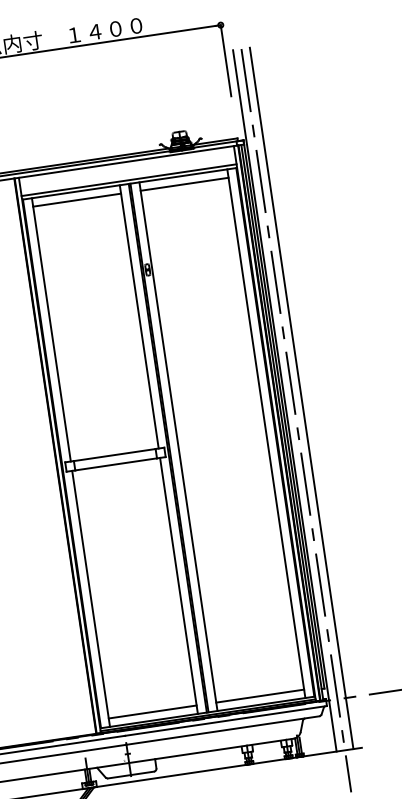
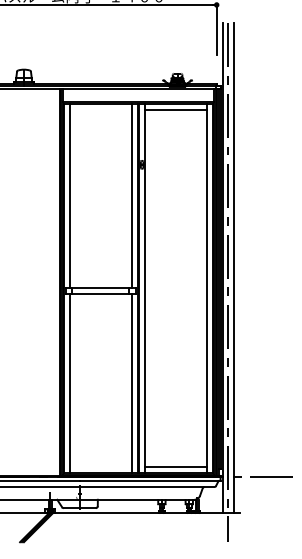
line: (76, 200) -> (100, 110), removed
line: (152, 712) -> (100, 467), removed

